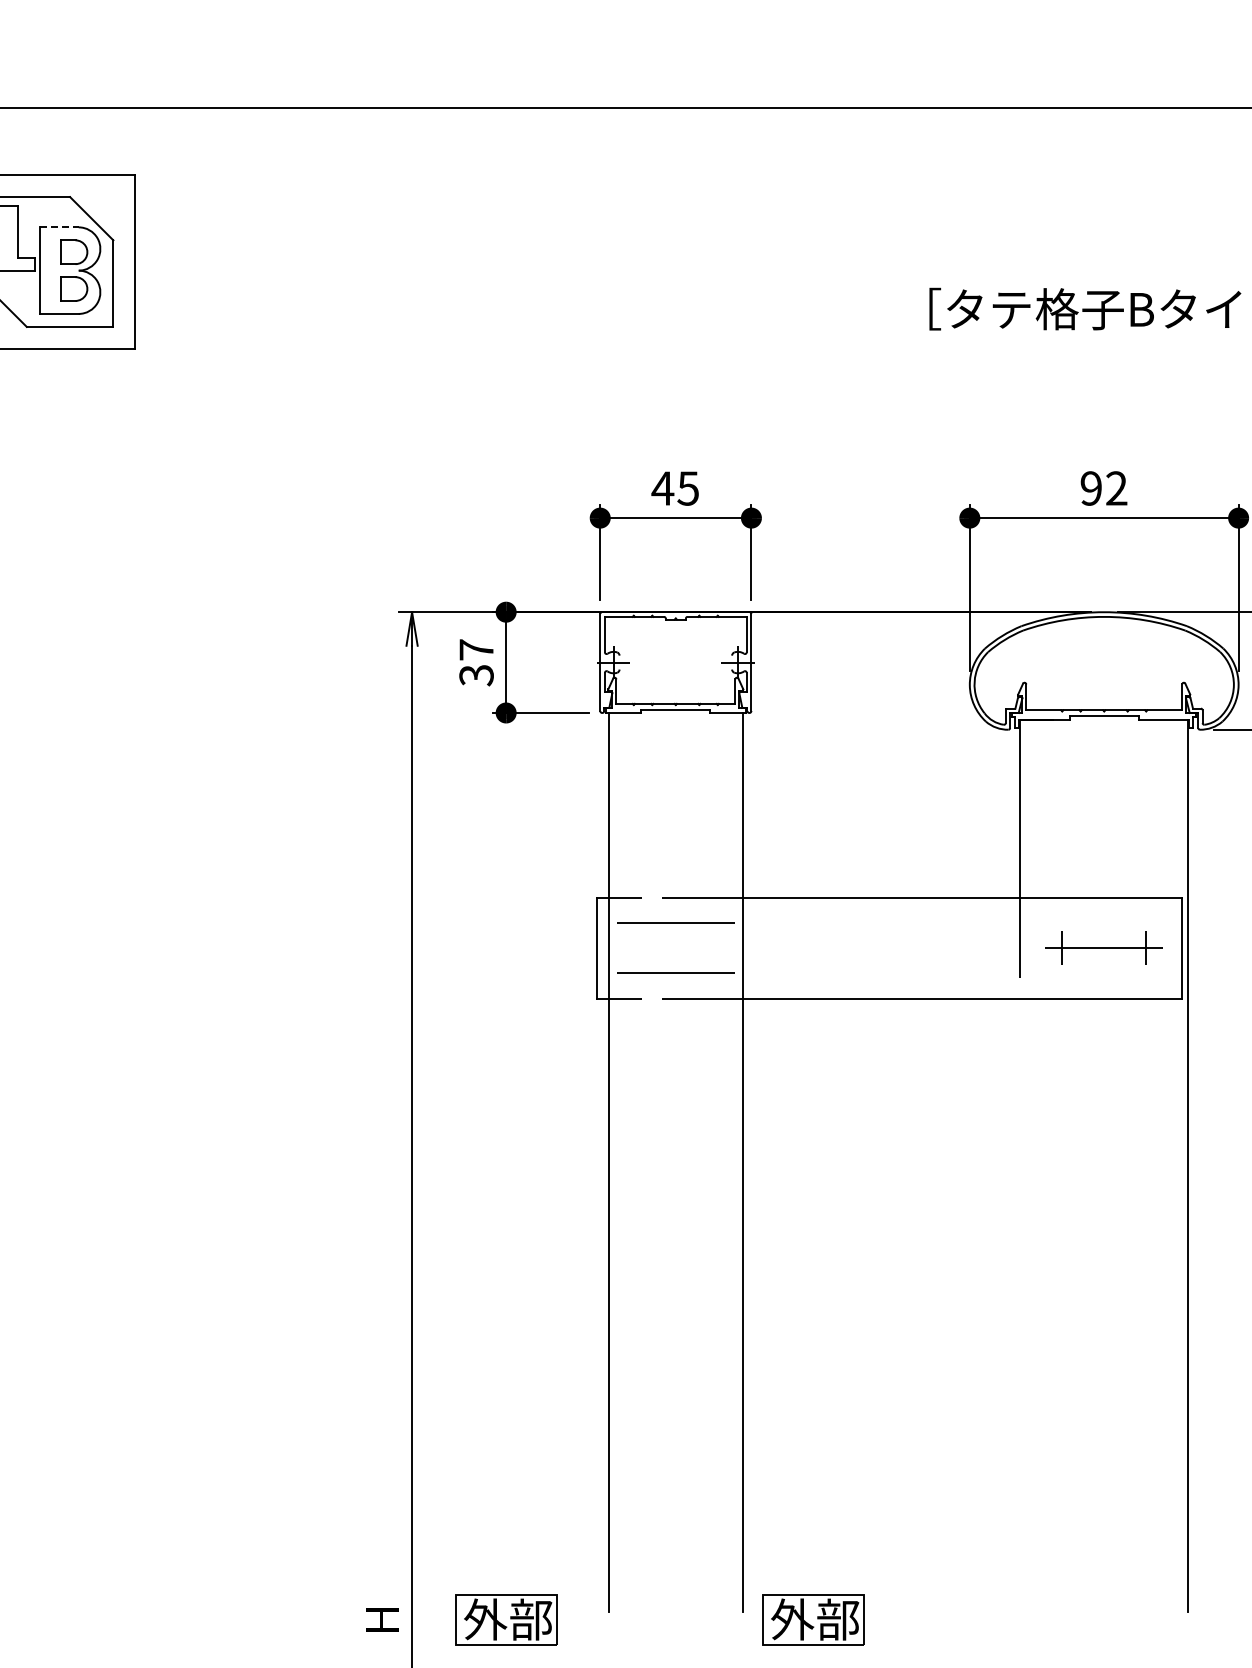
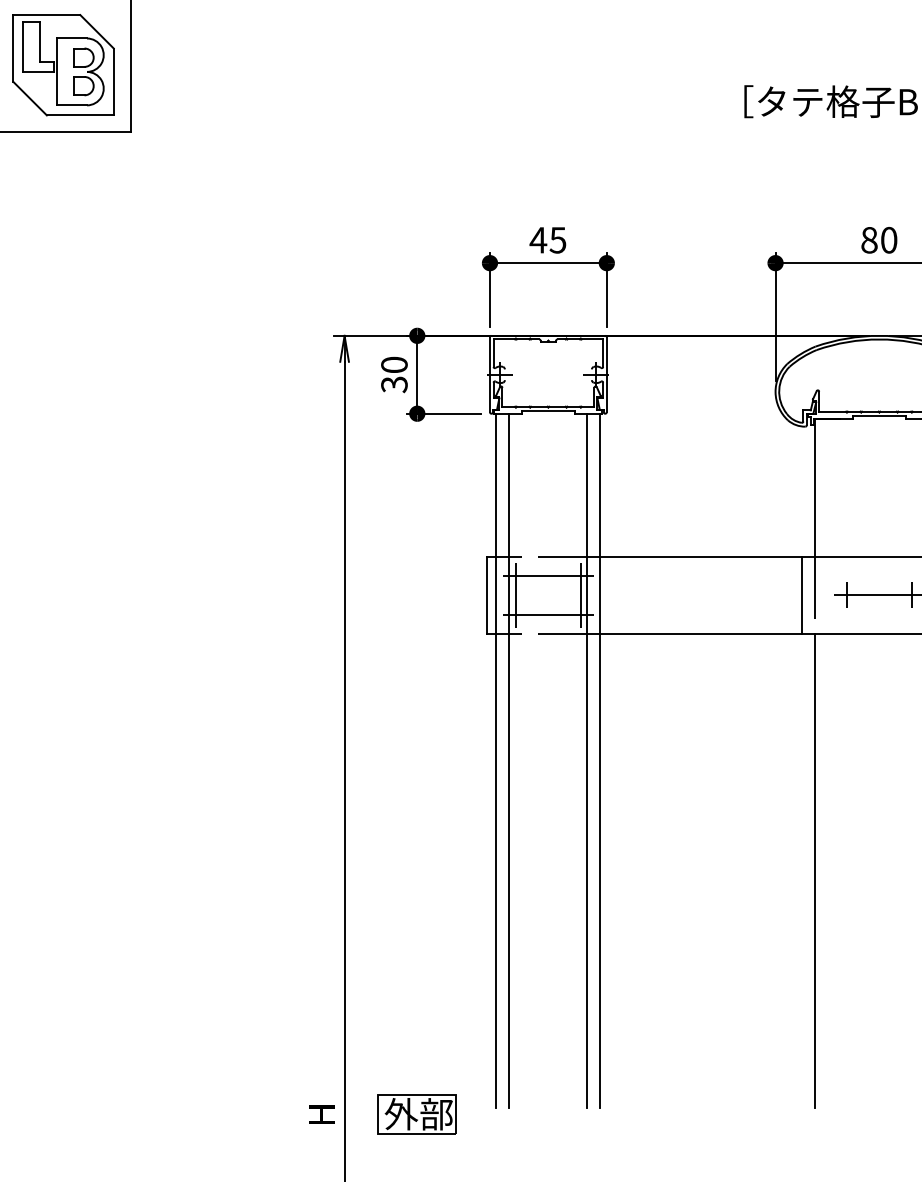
line: (59, 227) -> (72, 38), dashed -> solid
text: (1103, 488) -> (878, 240), 92 -> 80
text: (476, 649) -> (394, 364), 37 -> 30
line: (1003, 947) -> (801, 594), added
line: (633, 948) -> (515, 595), added
line: (717, 948) -> (580, 595), added
line: (625, 1162) -> (509, 761), added
line: (726, 1162) -> (587, 761), added
line: (1020, 1304) -> (814, 870), added
part: (813, 1619) -> (654, 1114), removed

